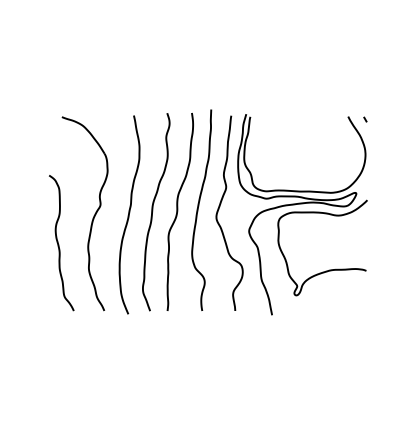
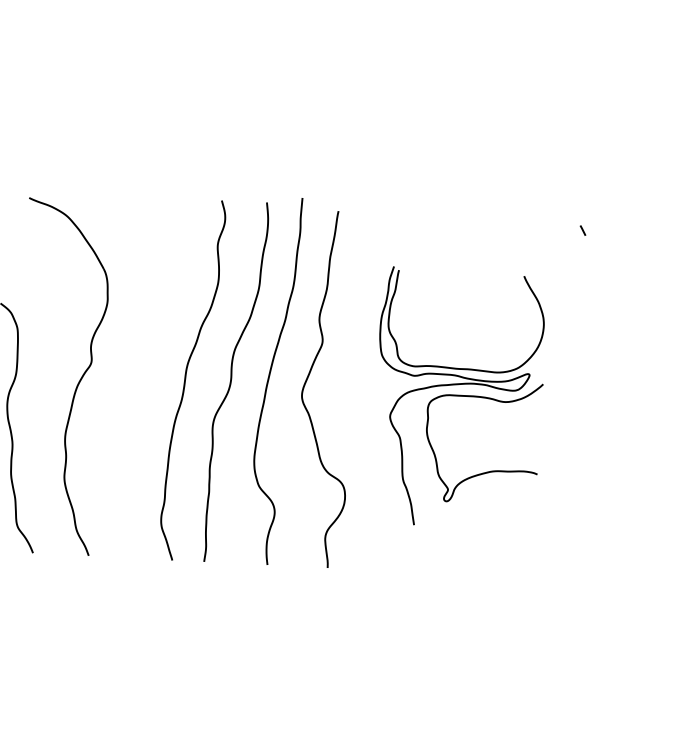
curve: (129, 214) -> (143, 382), removed
part: (302, 214) -> (459, 398), size x0.7

